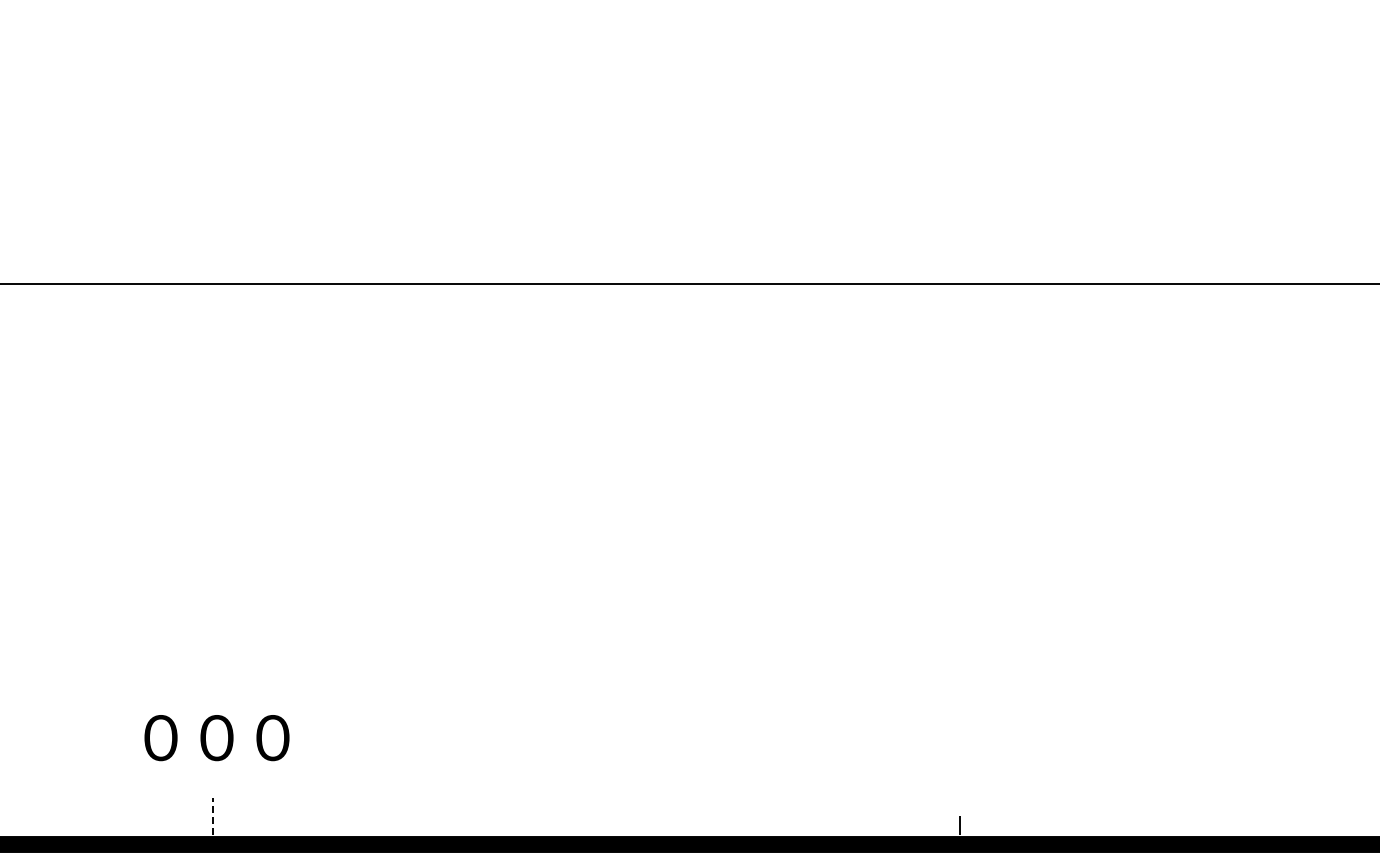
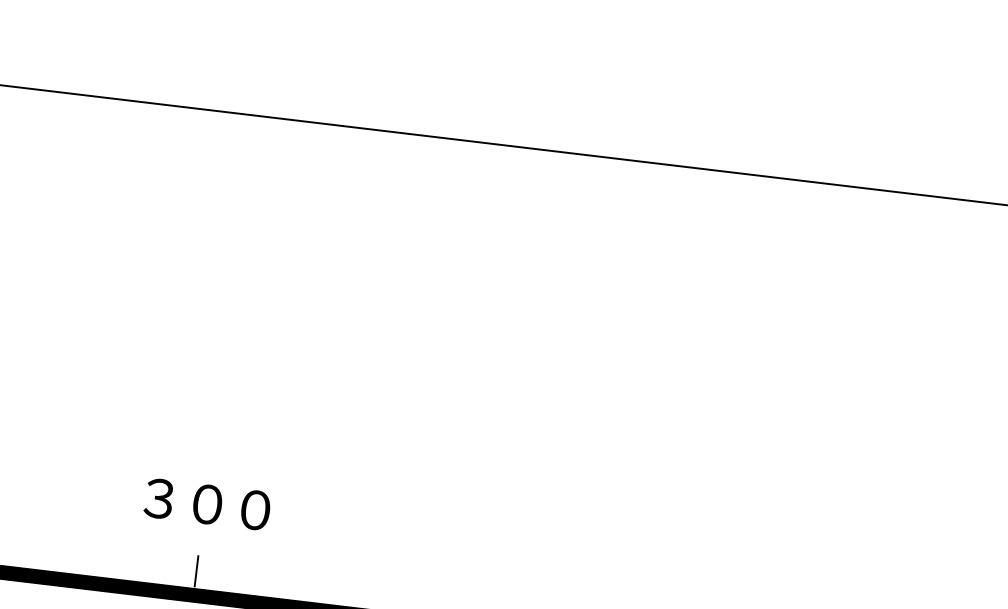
text: (160, 738) -> (159, 499), ０ -> ３
line: (213, 816) -> (196, 571), dashed -> solid

